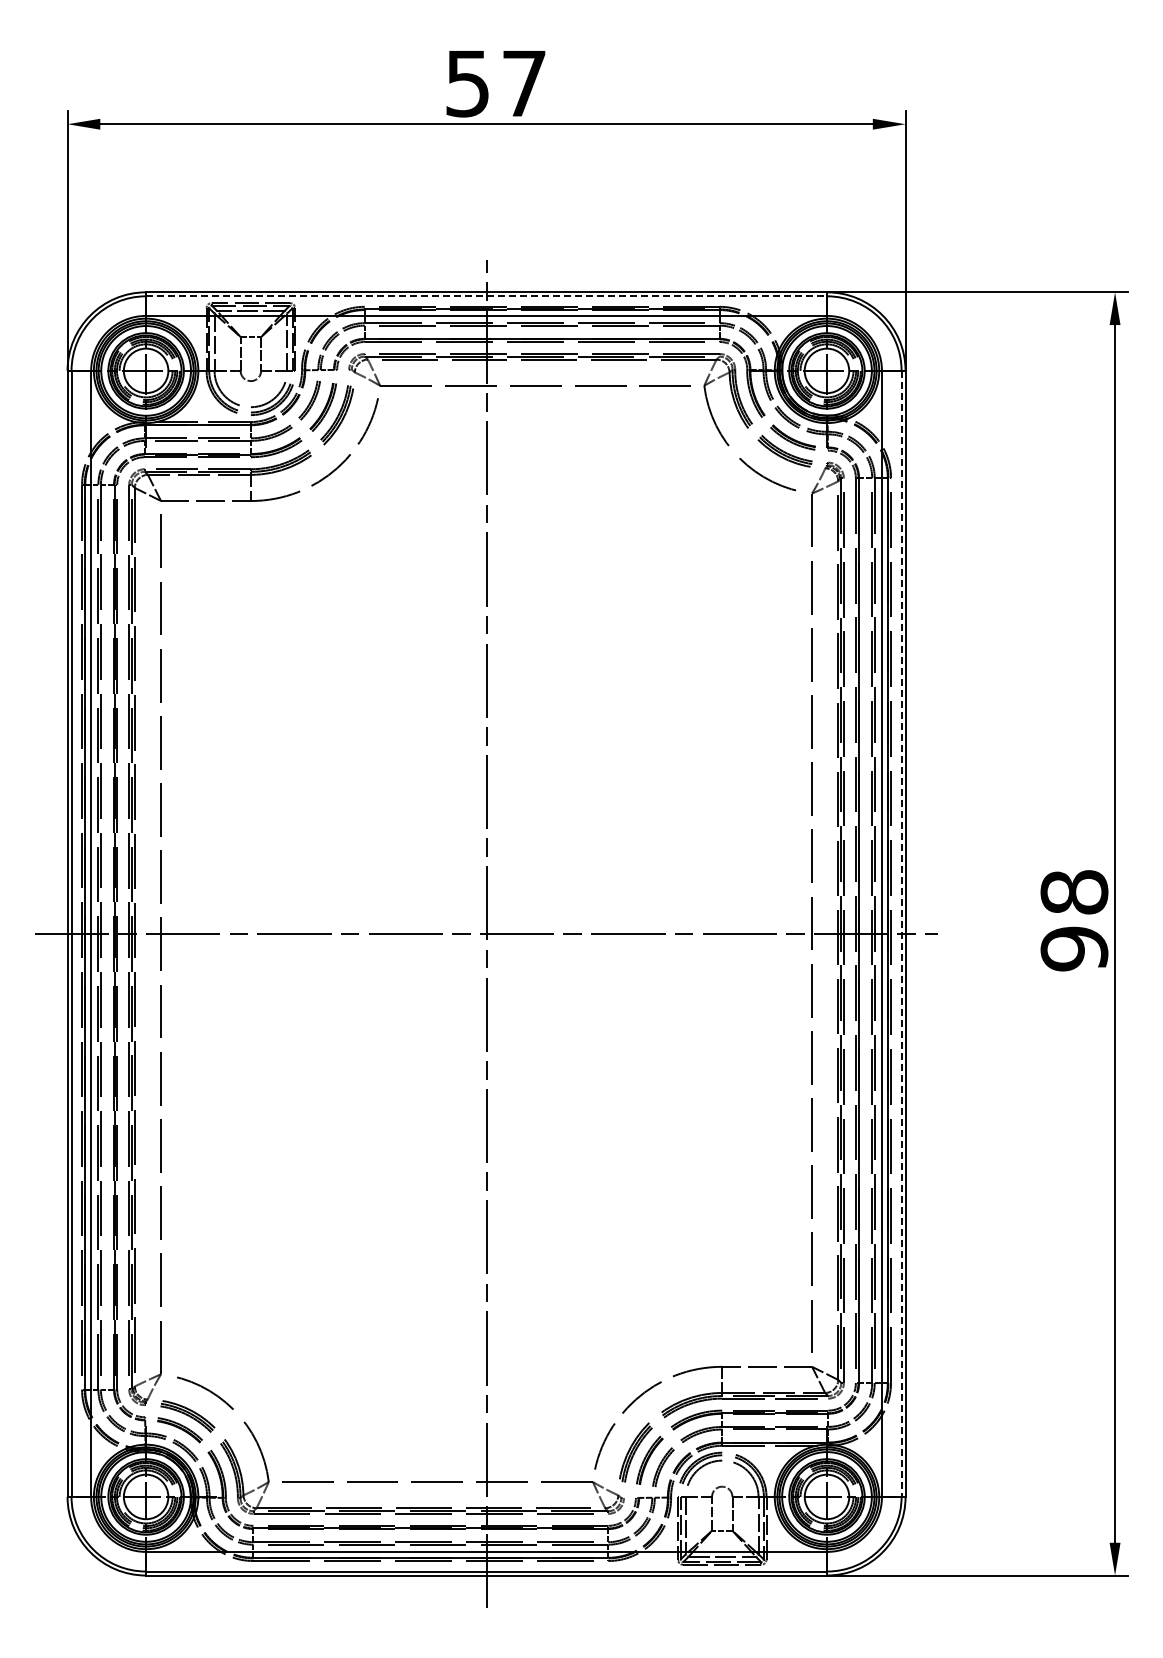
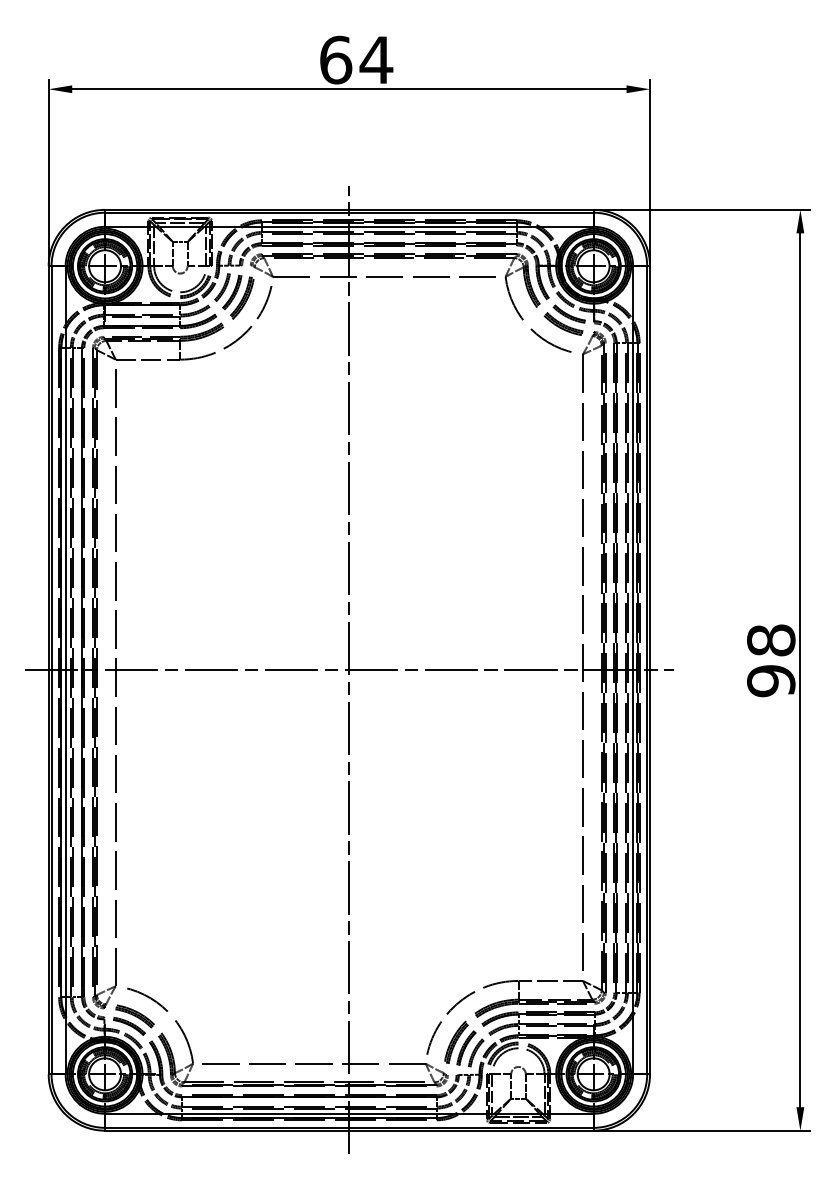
text: (496, 83) -> (356, 60), 57 -> 64
line: (487, 296) -> (350, 212), dashed -> solid
line: (901, 934) -> (647, 670), dashed -> solid

